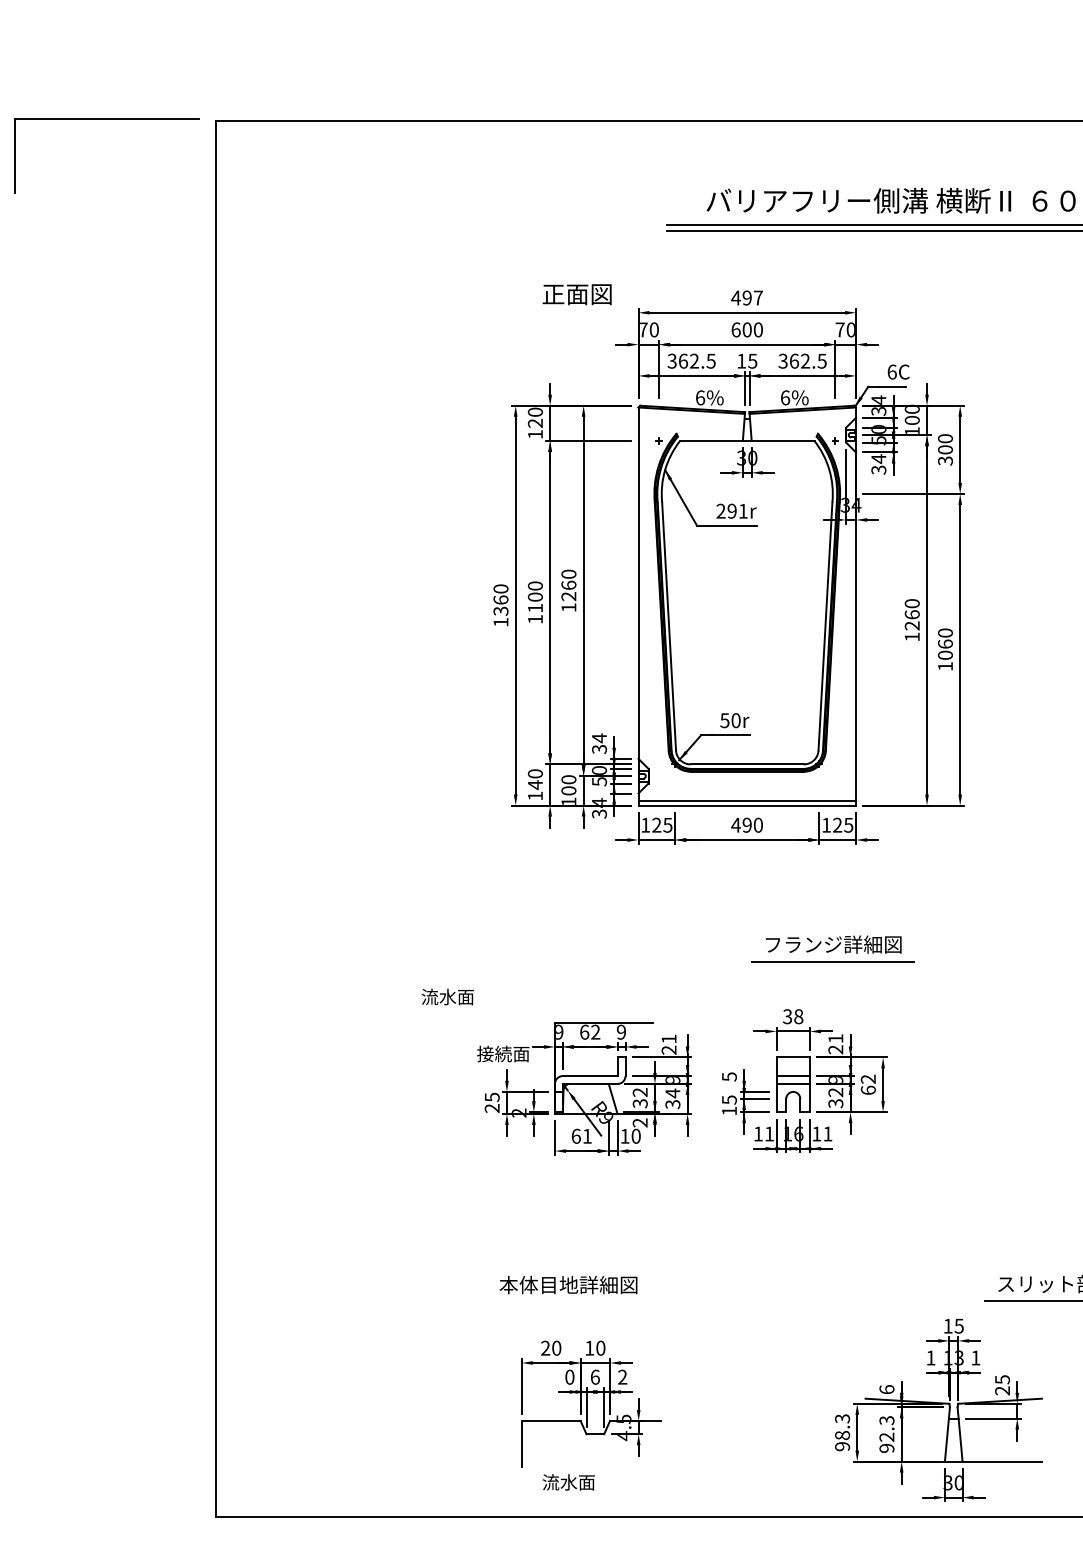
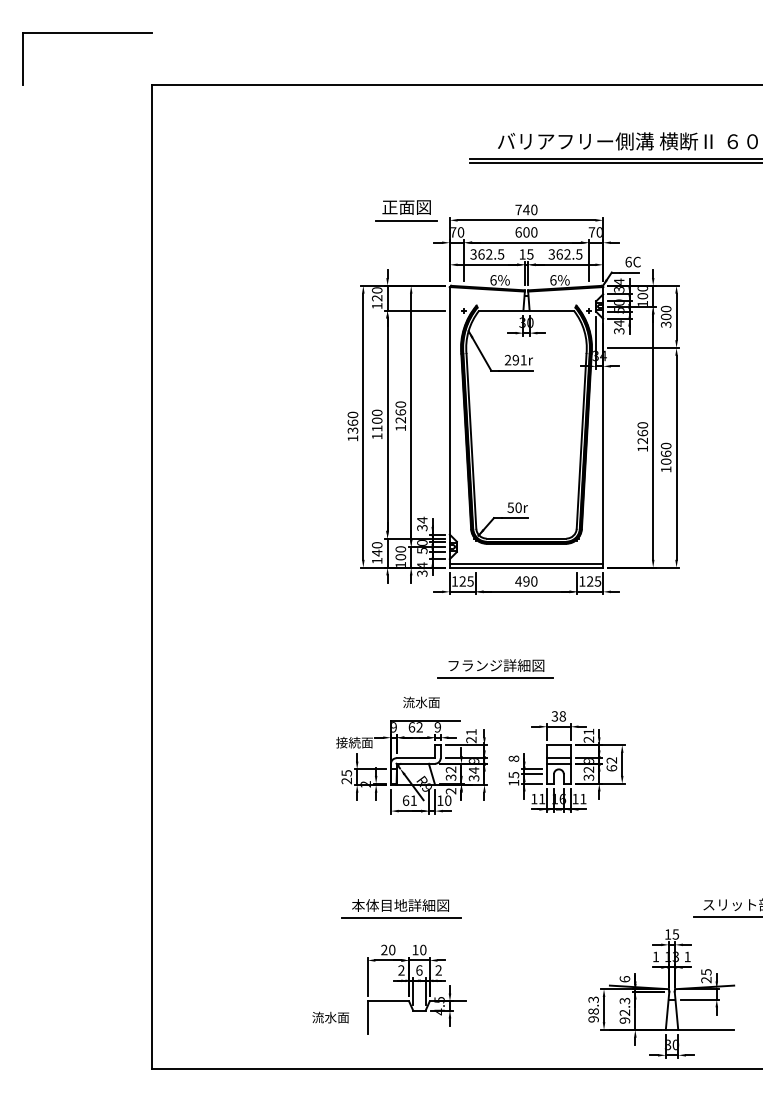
part: (107, 120) -> (87, 33), moved
text: (747, 297) -> (526, 209), 497 -> 740
line: (576, 313) -> (406, 220), added
part: (832, 948) -> (495, 668), moved
text: (447, 996) -> (421, 702), moved
text: (728, 1076) -> (513, 758), 5 -> 8
line: (568, 1302) -> (400, 917), added
text: (569, 1377) -> (401, 970), 0 -> 2
text: (568, 1482) -> (330, 1017), moved

